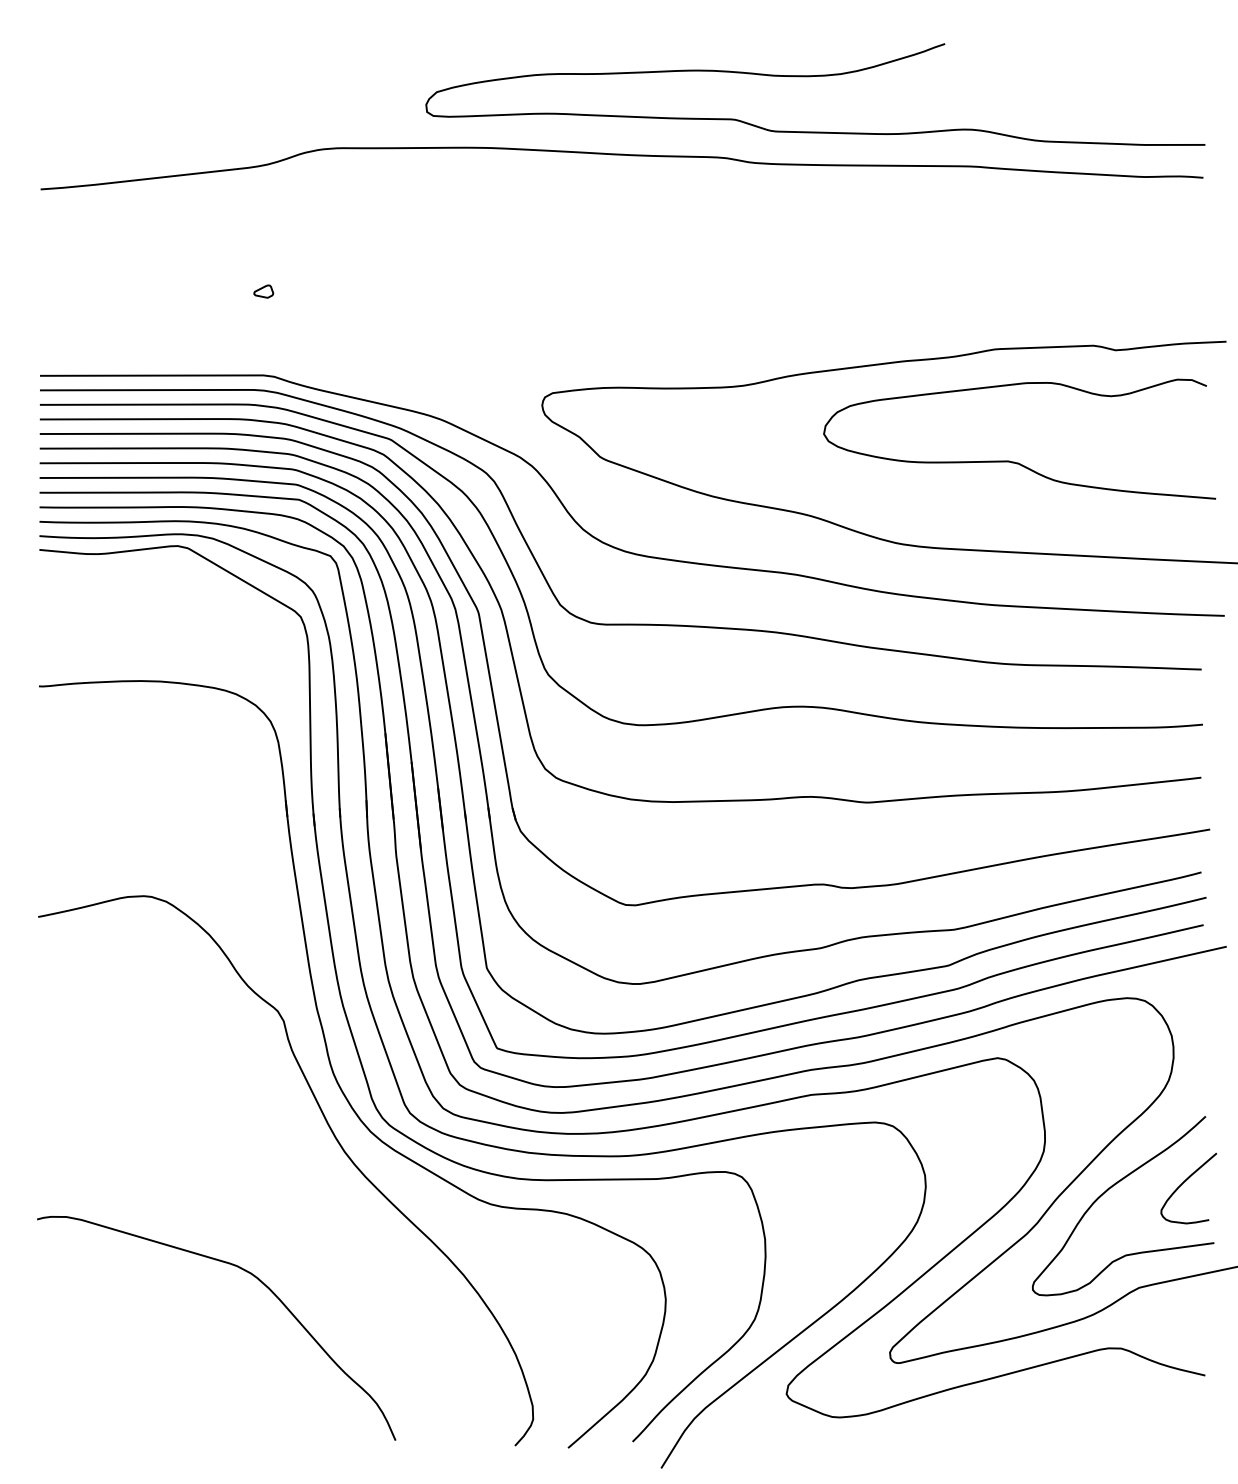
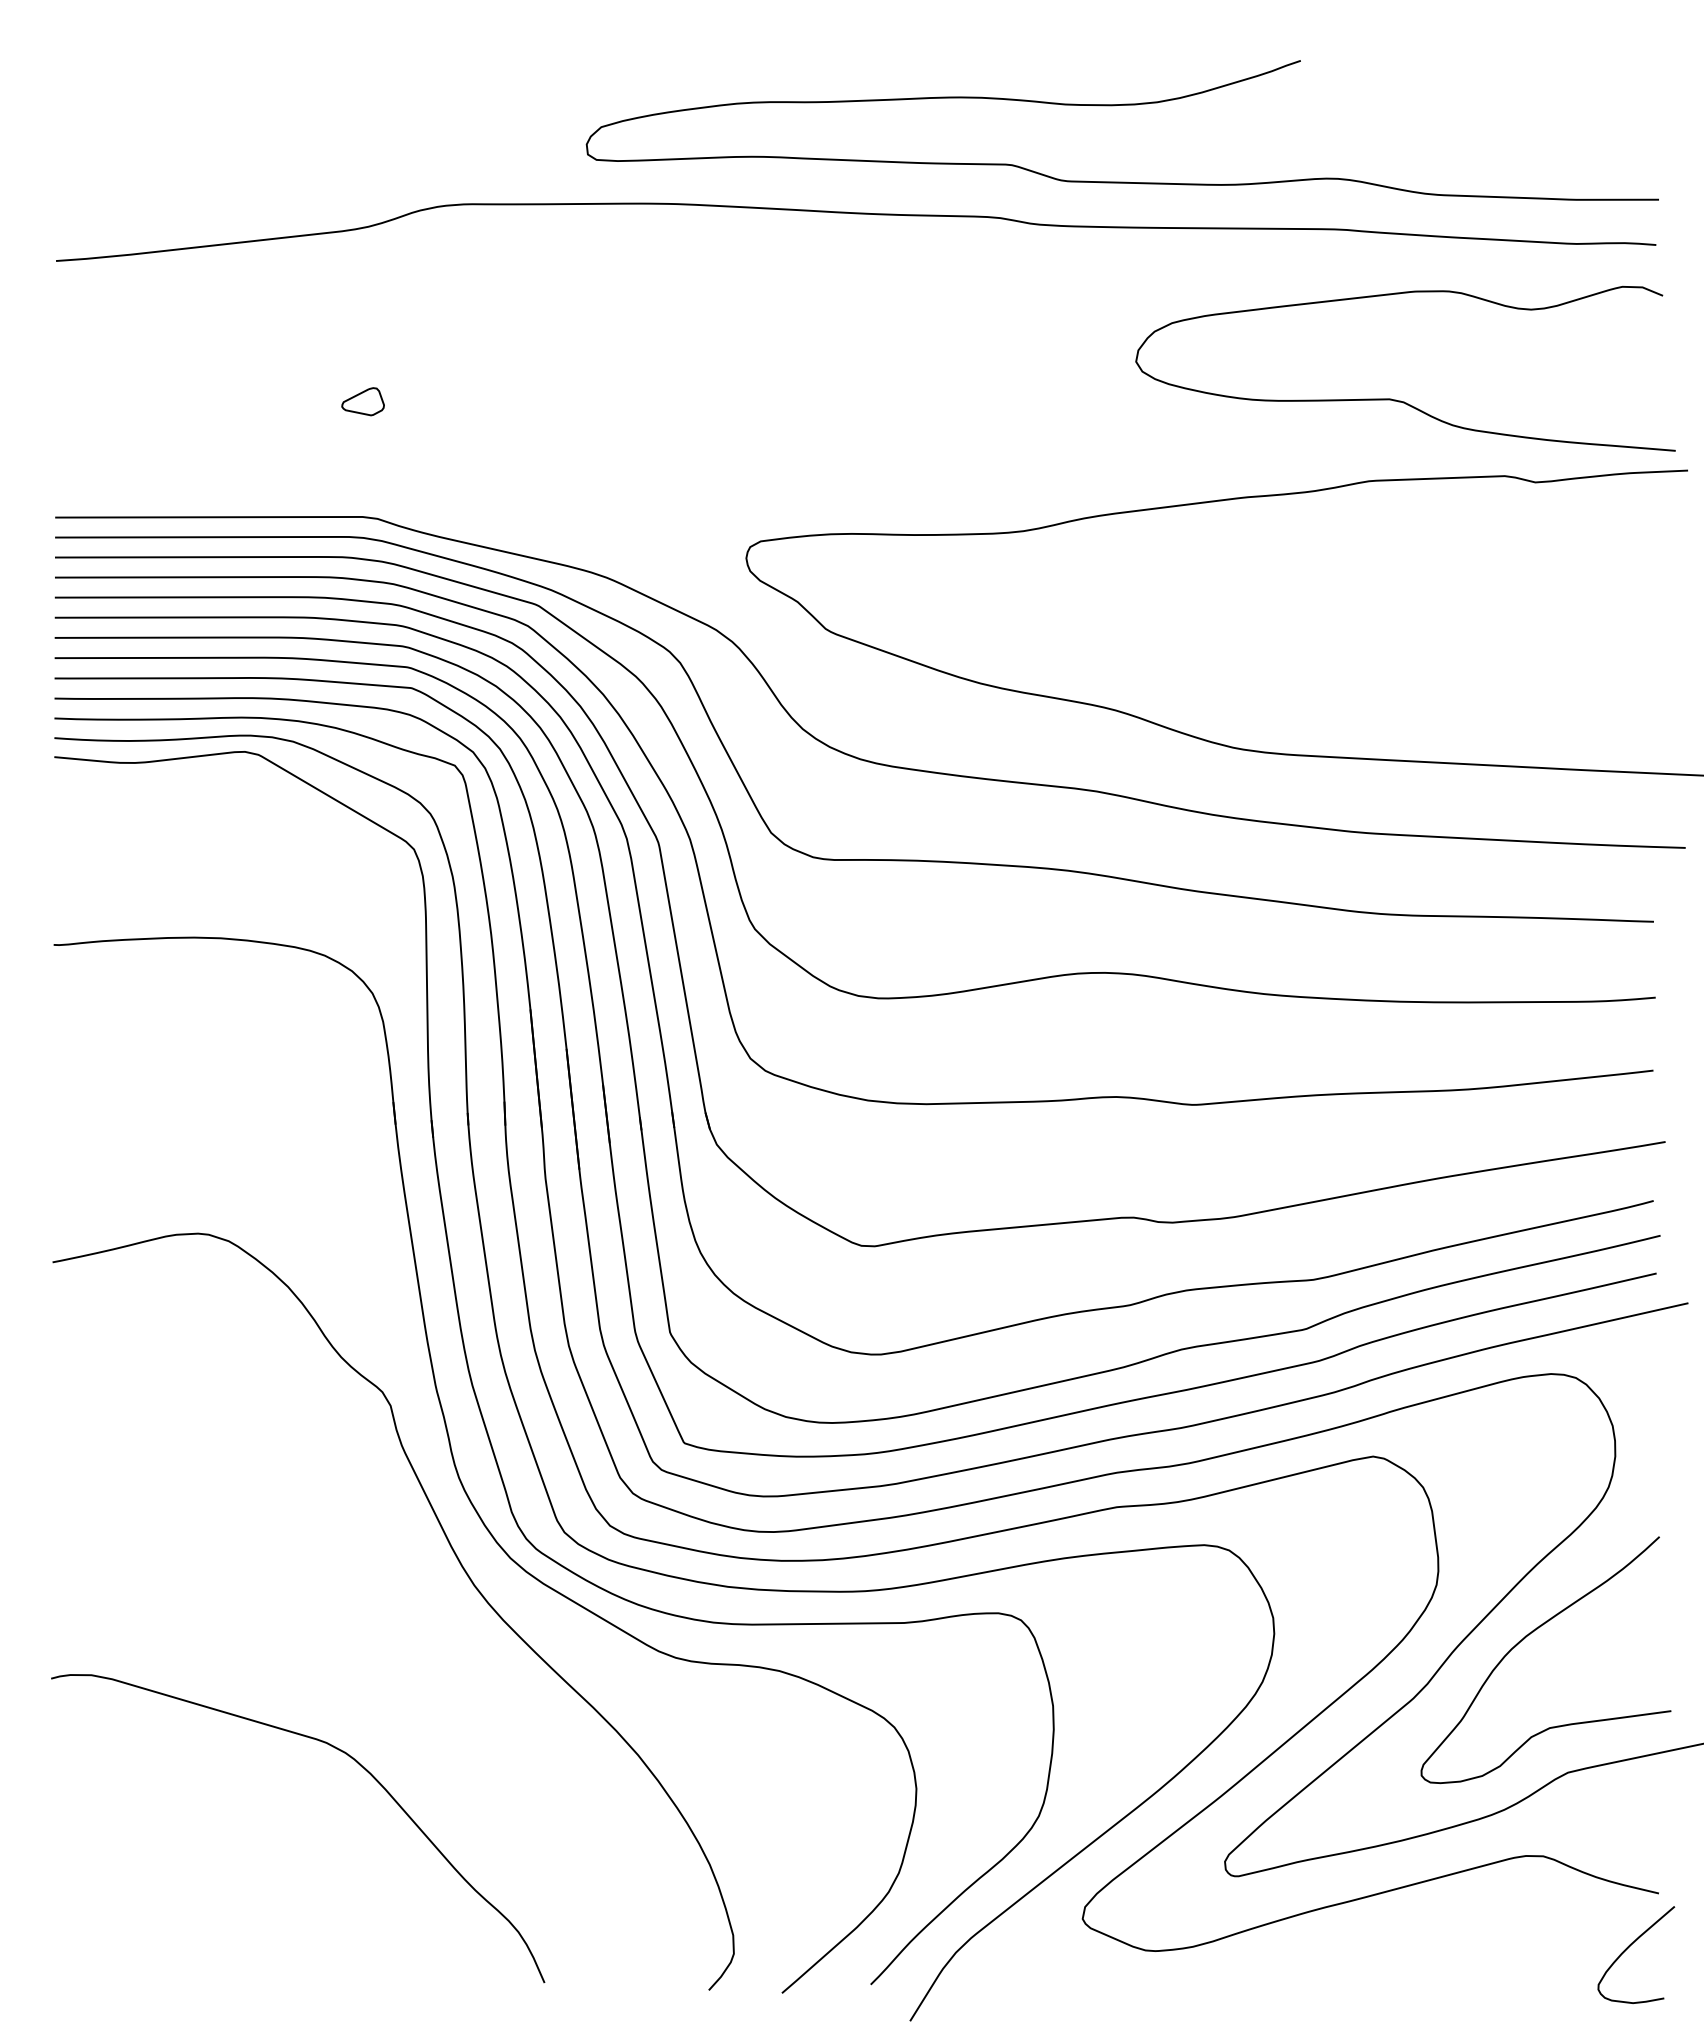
part: (263, 291) -> (362, 401), size x1.6
curve: (1013, 461) -> (1396, 399), moved
curve: (1183, 1183) -> (1629, 1947), moved

